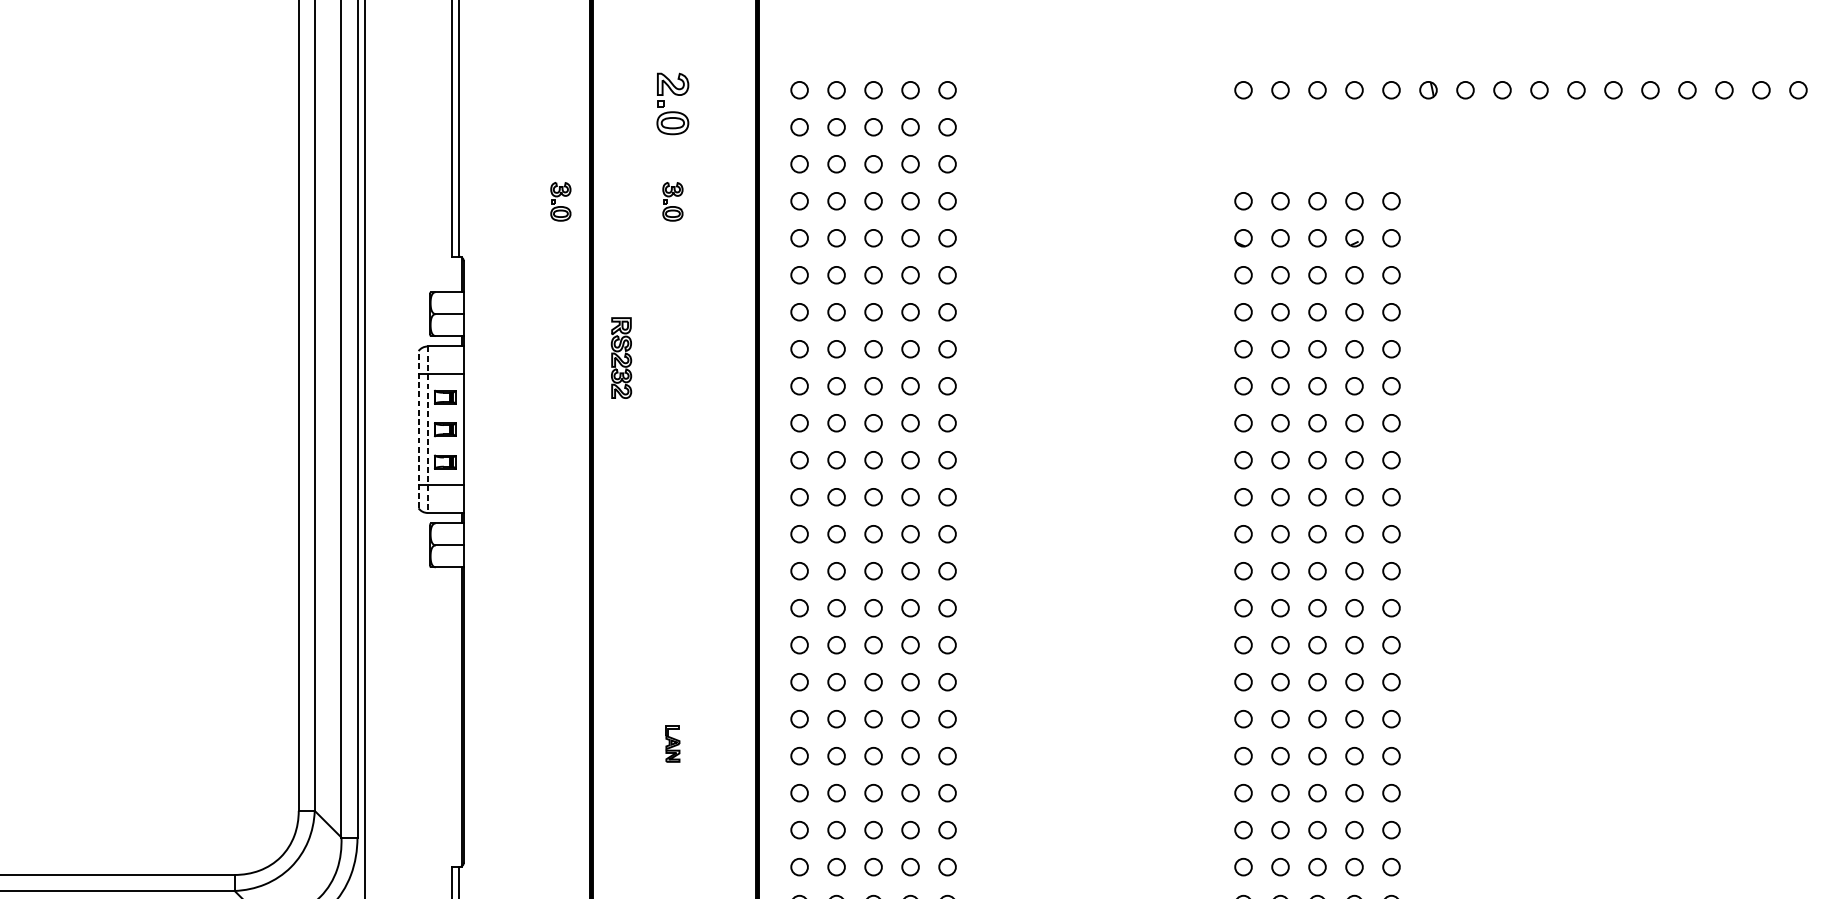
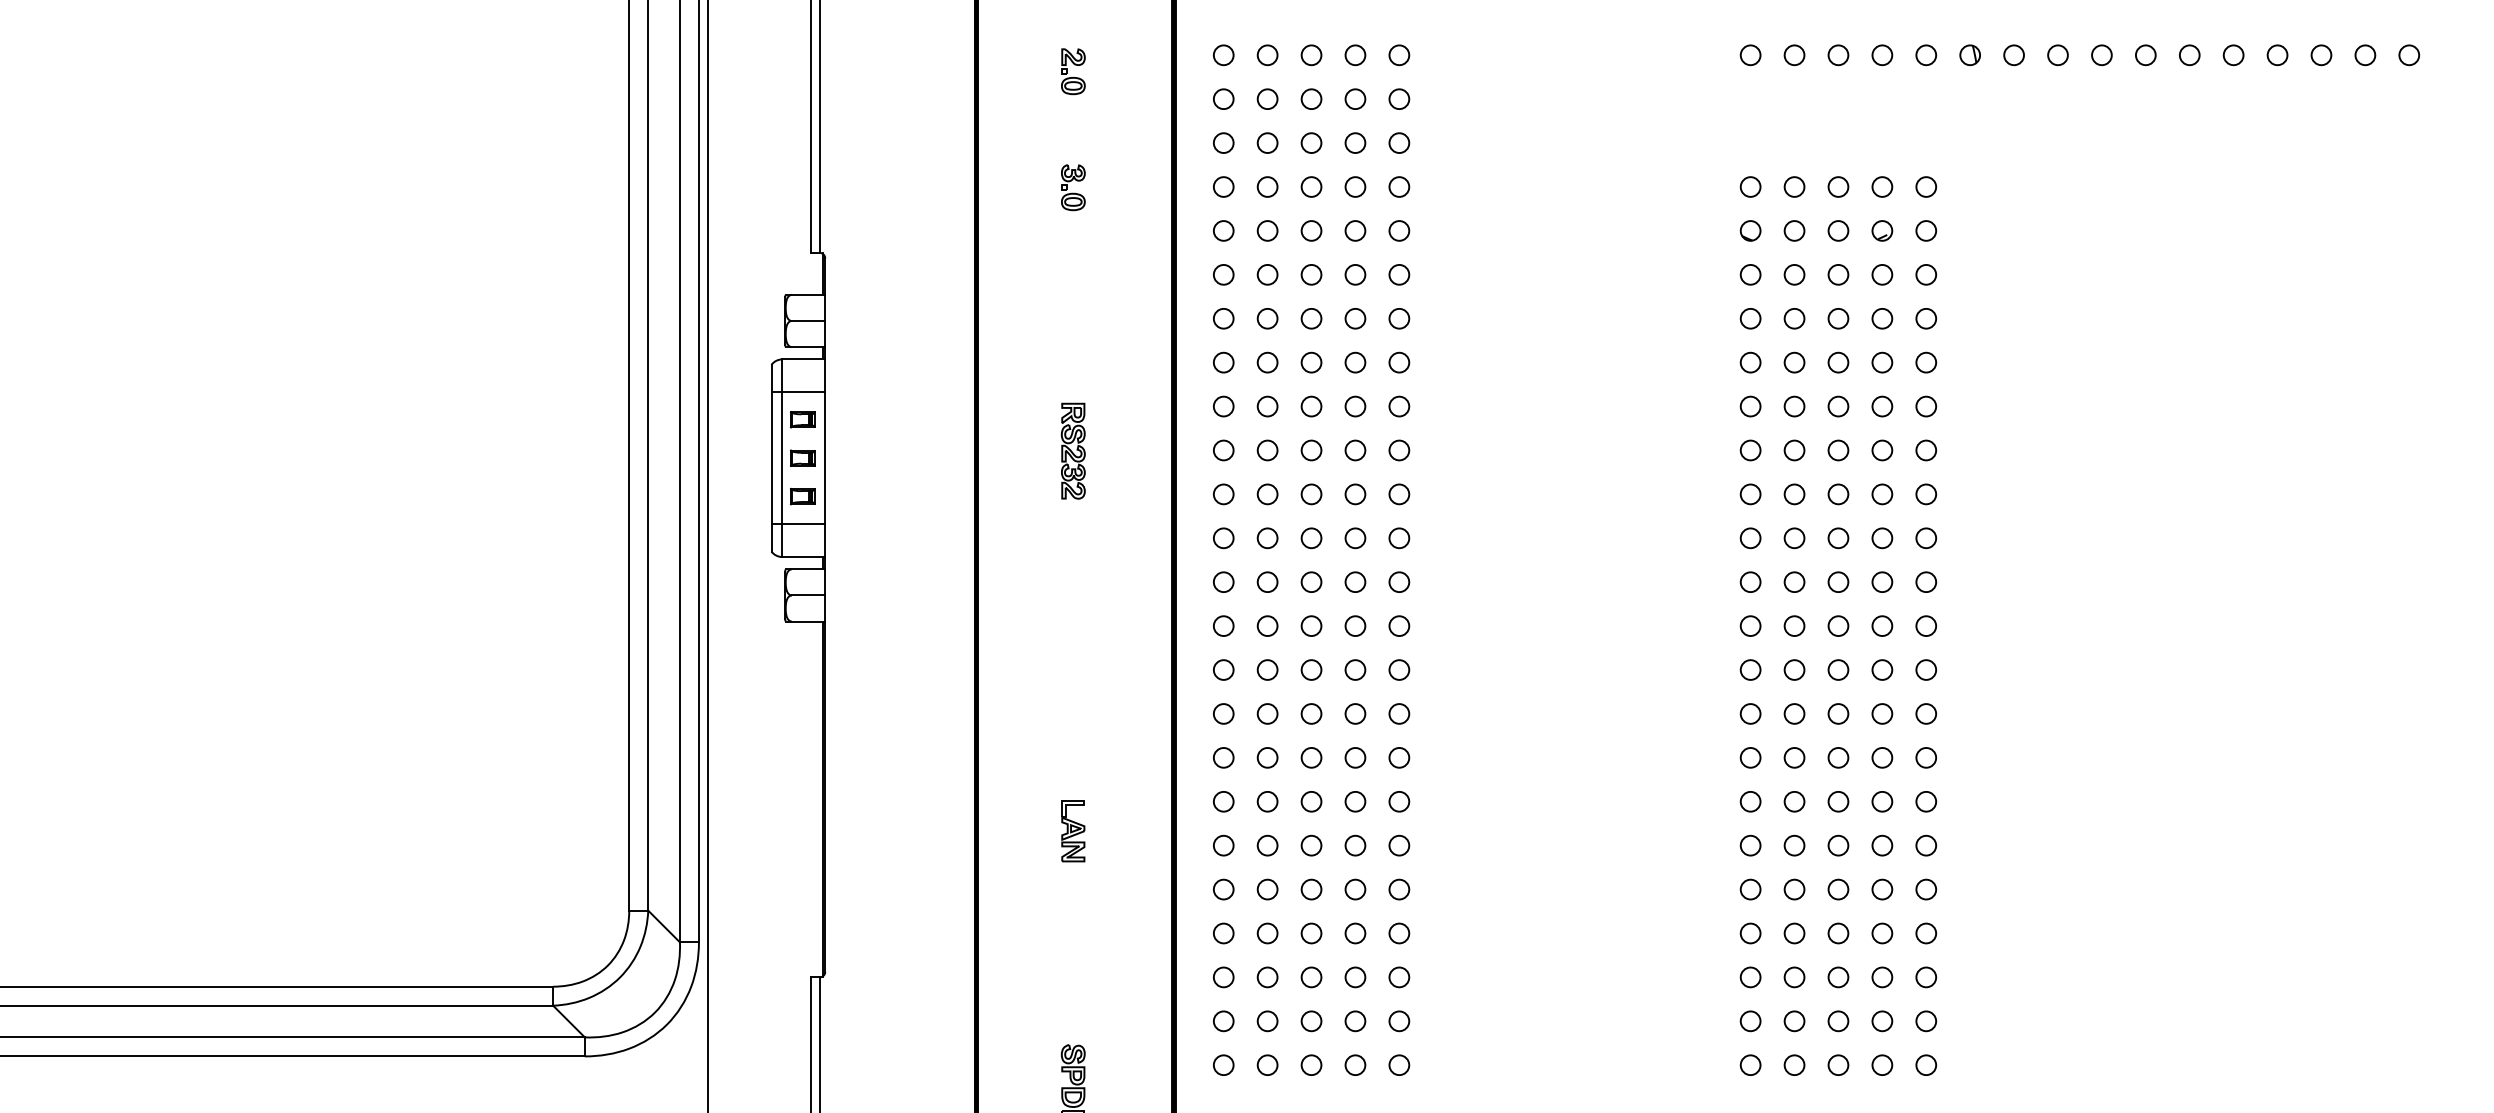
part: (673, 103) -> (1073, 71), size x0.62
part: (560, 201) -> (940, 187), removed
part: (620, 357) -> (1072, 450), moved
line: (418, 429) -> (771, 457), dashed -> solid
line: (427, 429) -> (782, 458), dashed -> solid
part: (673, 744) -> (1073, 831), size x1.43

